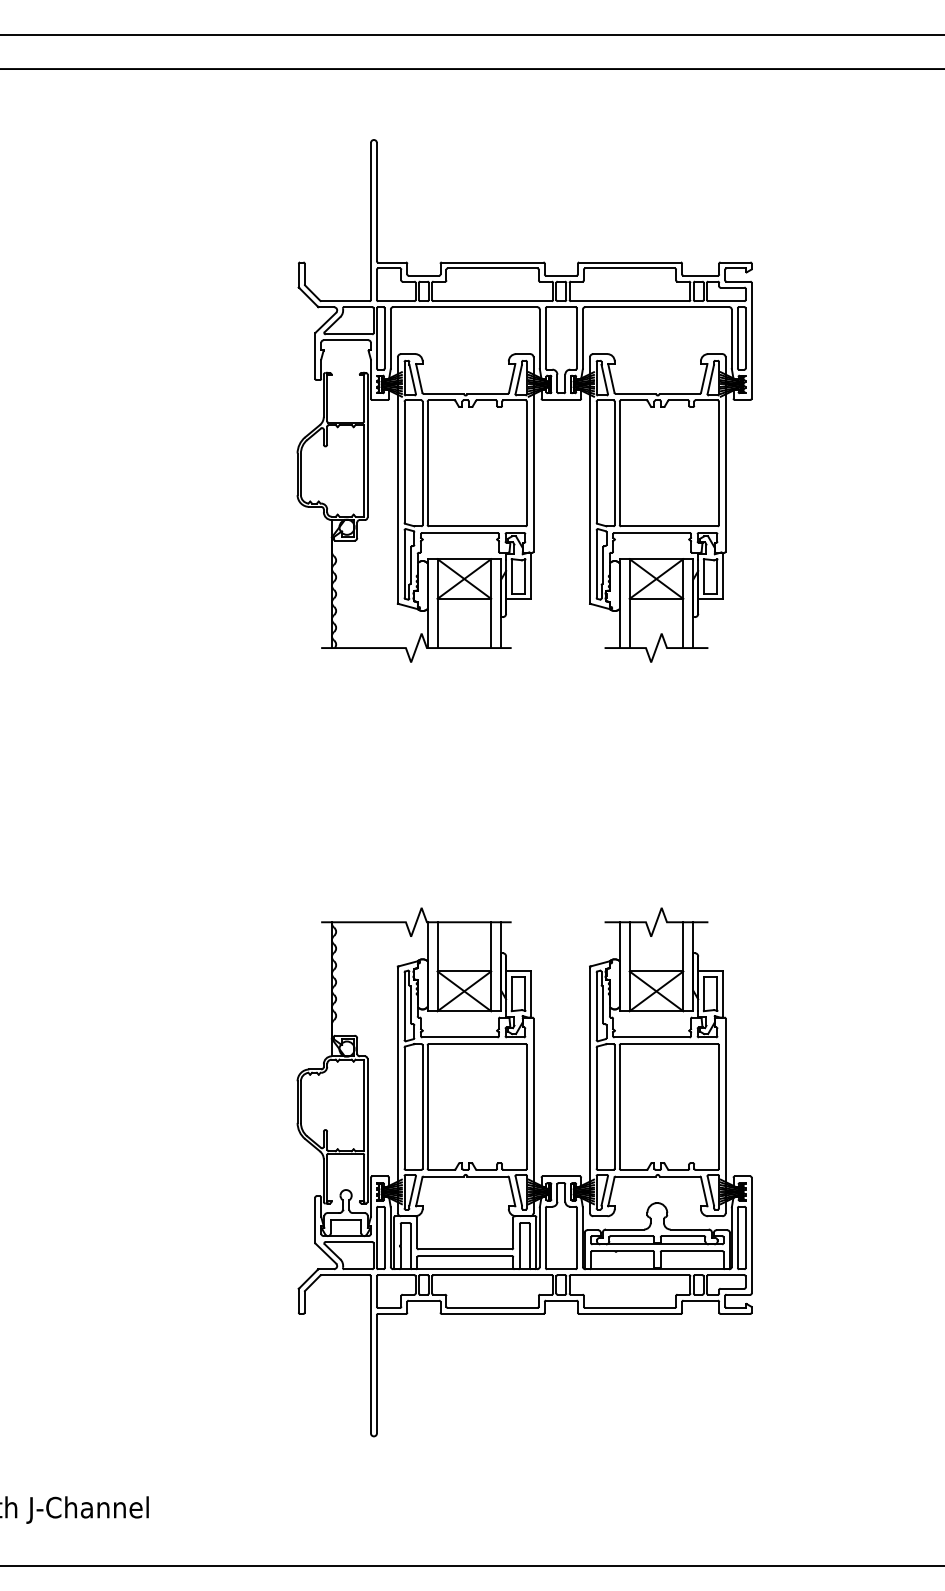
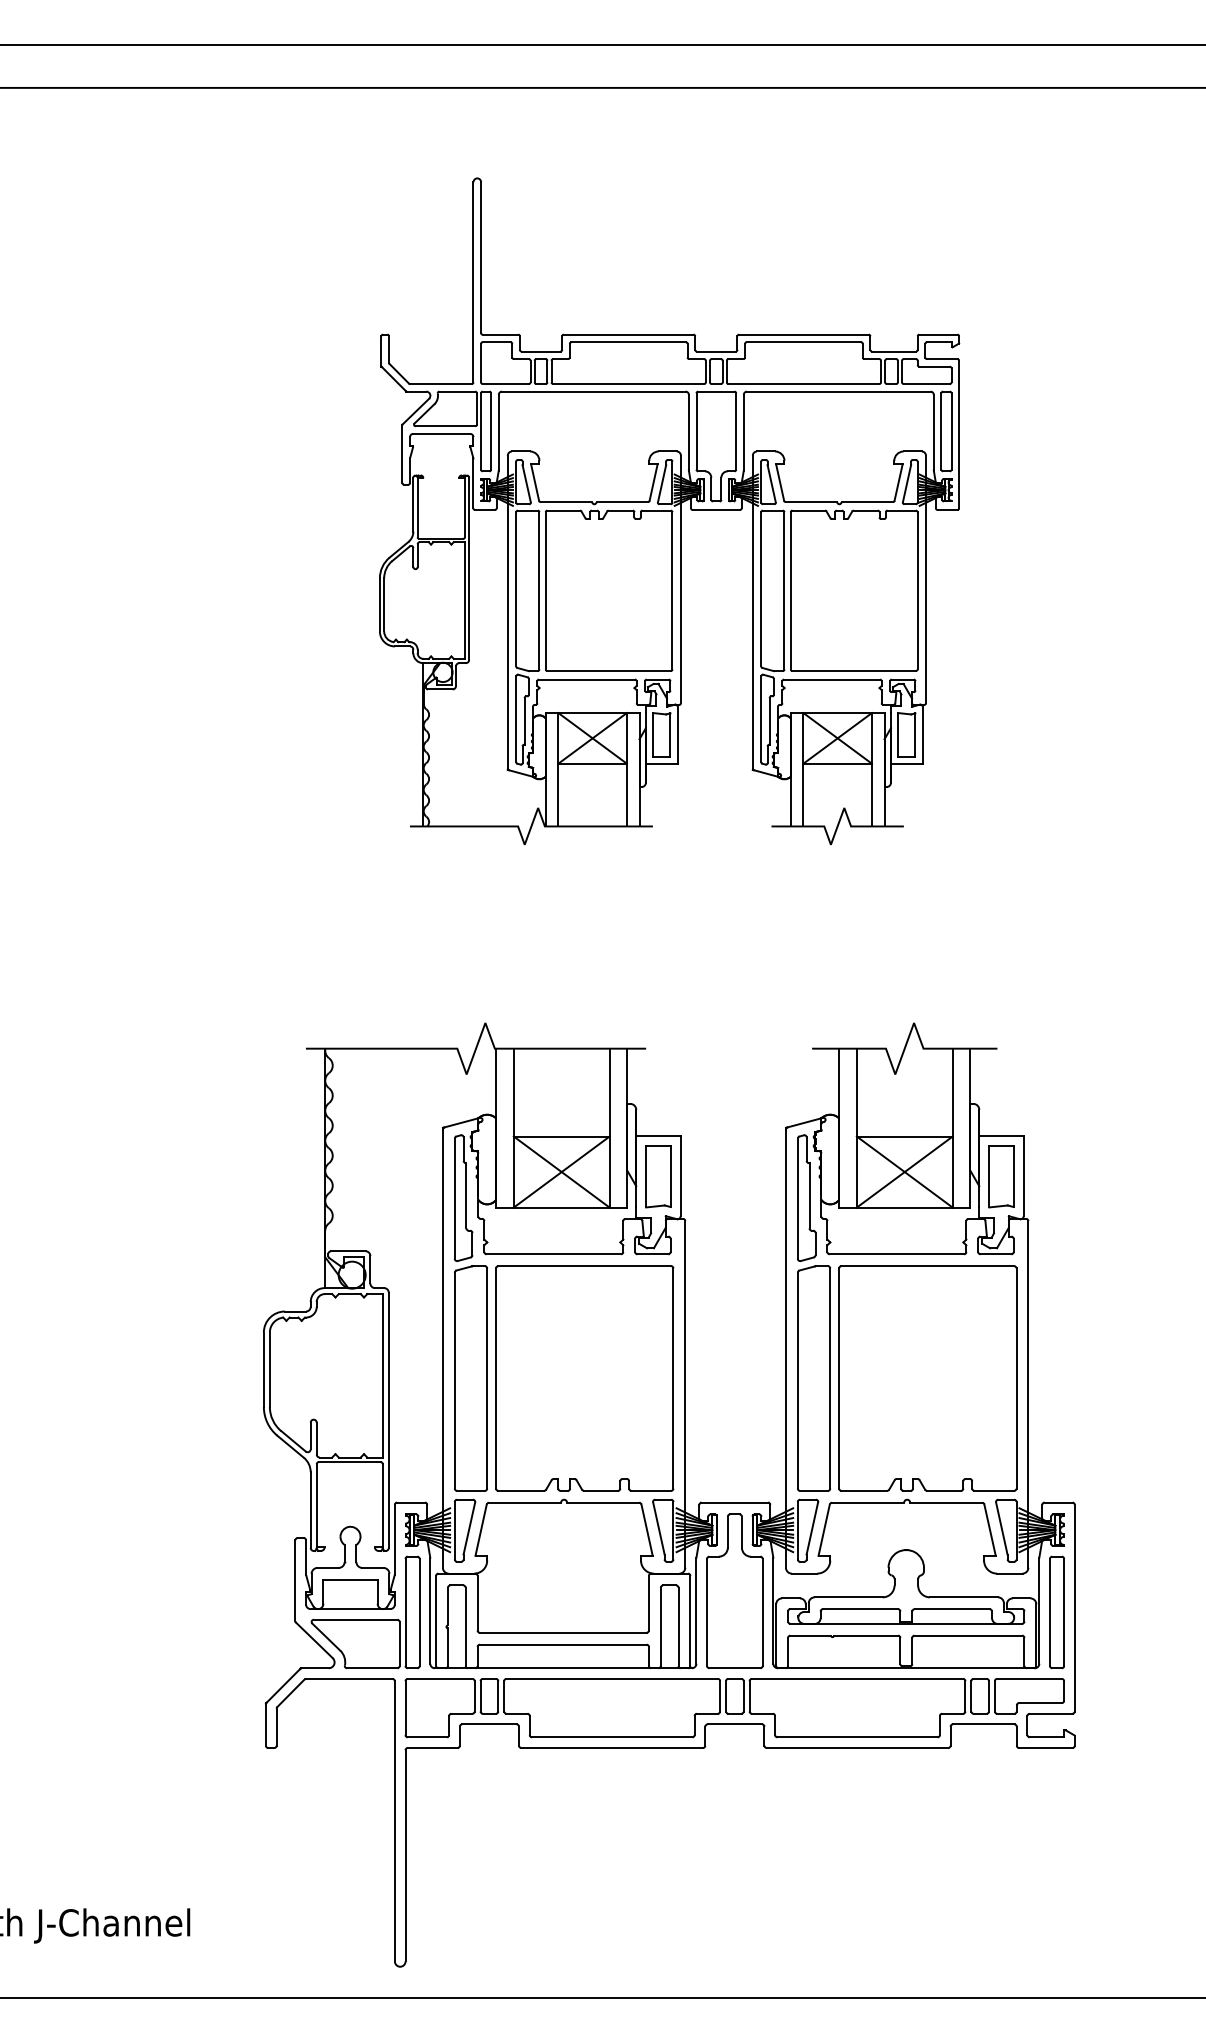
part: (524, 1171) -> (669, 1494), size x1.4

